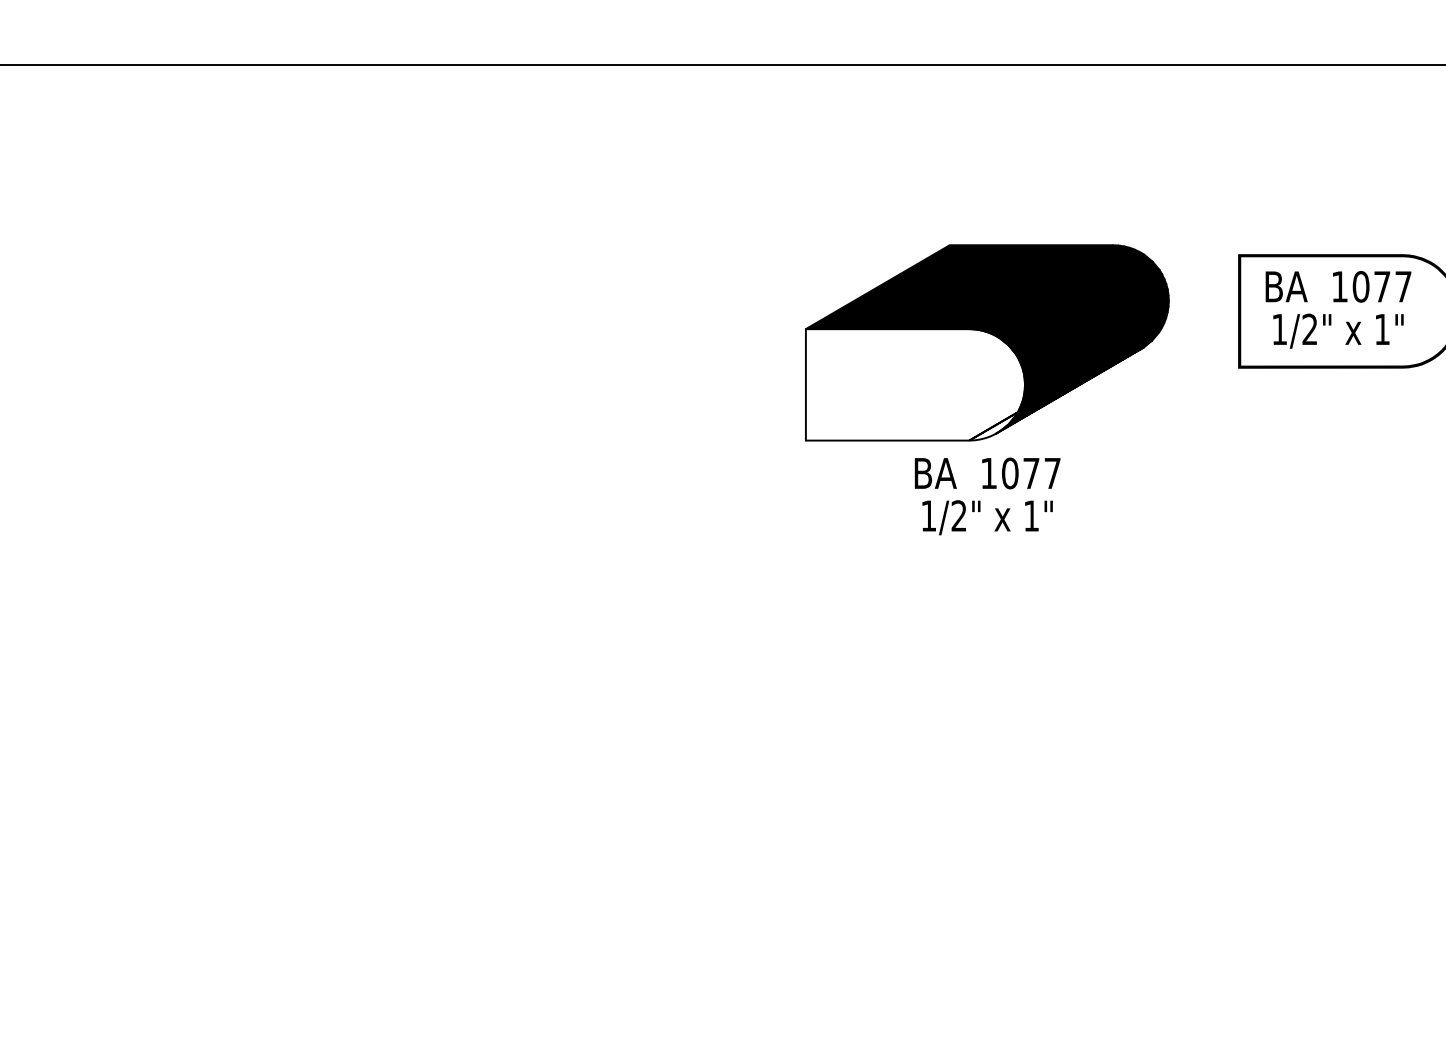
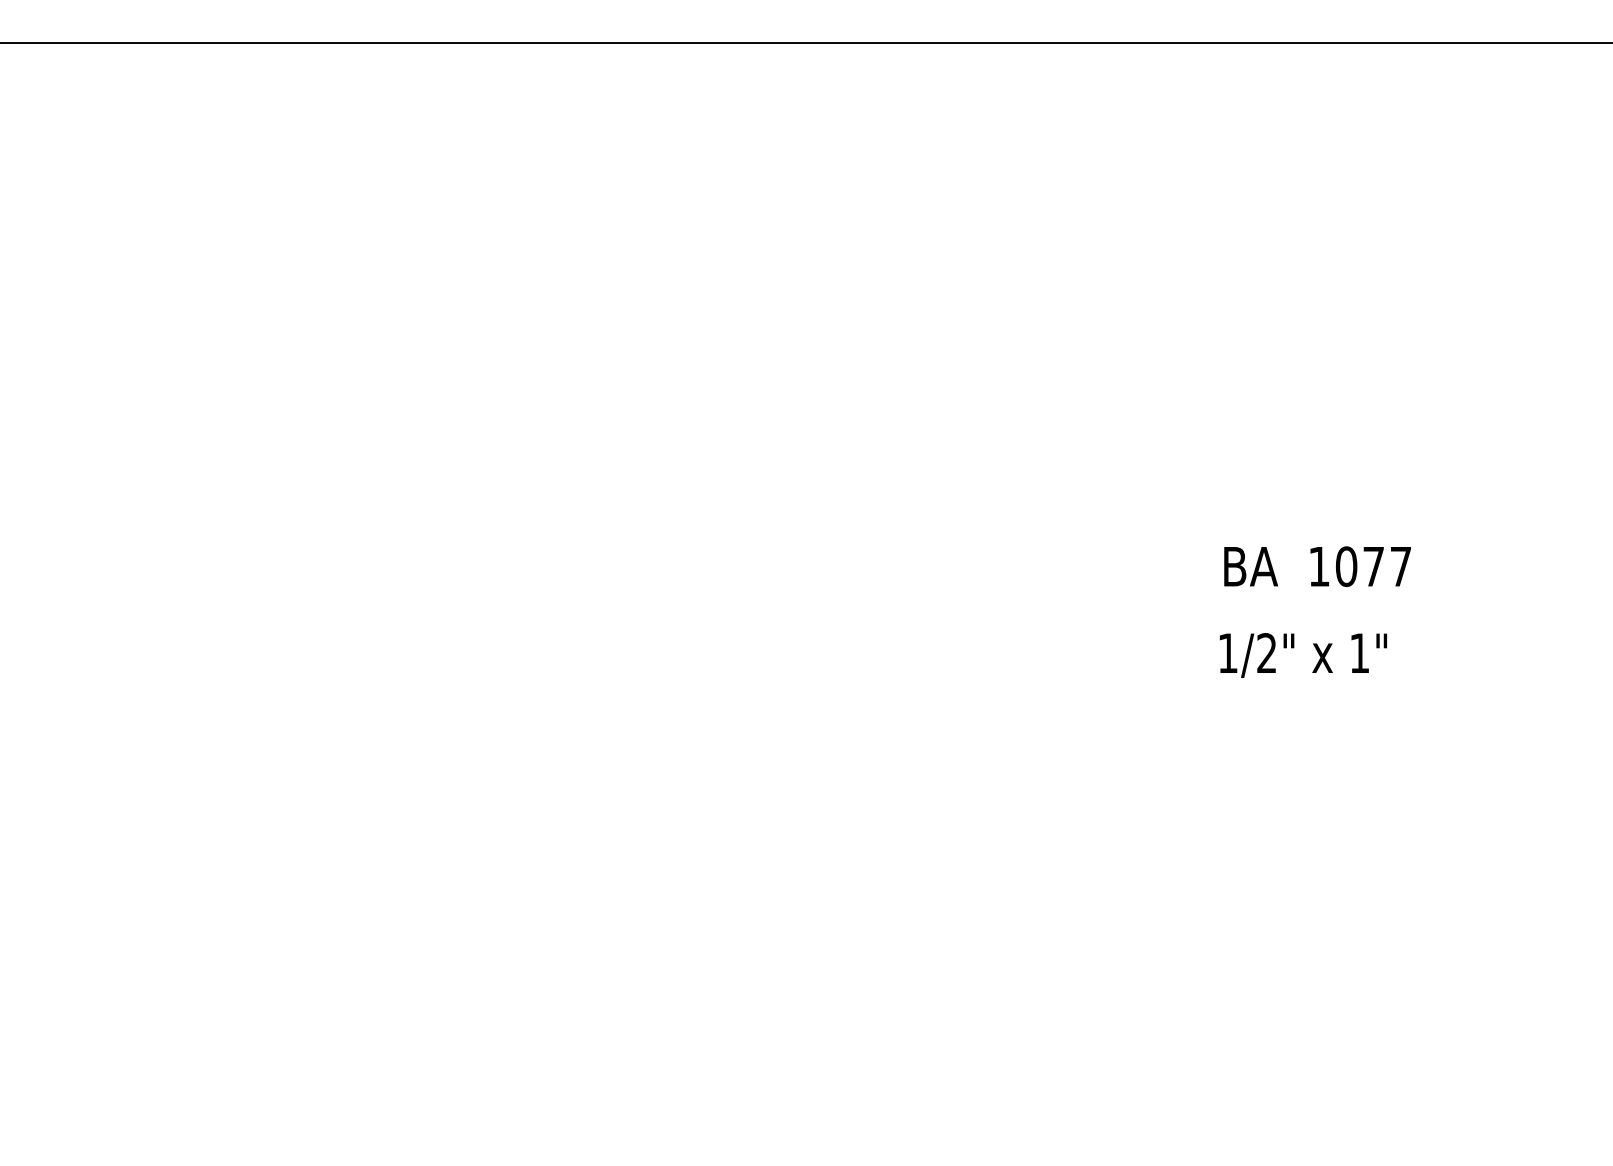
part: (987, 342) -> (1367, 398), removed
text: (987, 473) -> (1317, 566), moved
text: (987, 517) -> (1303, 655), moved

